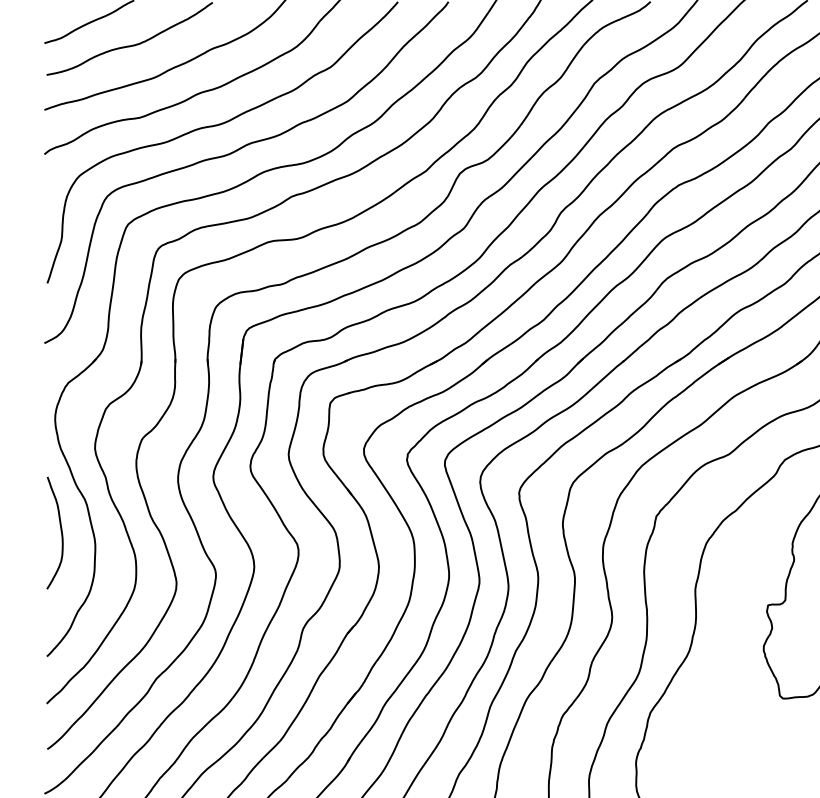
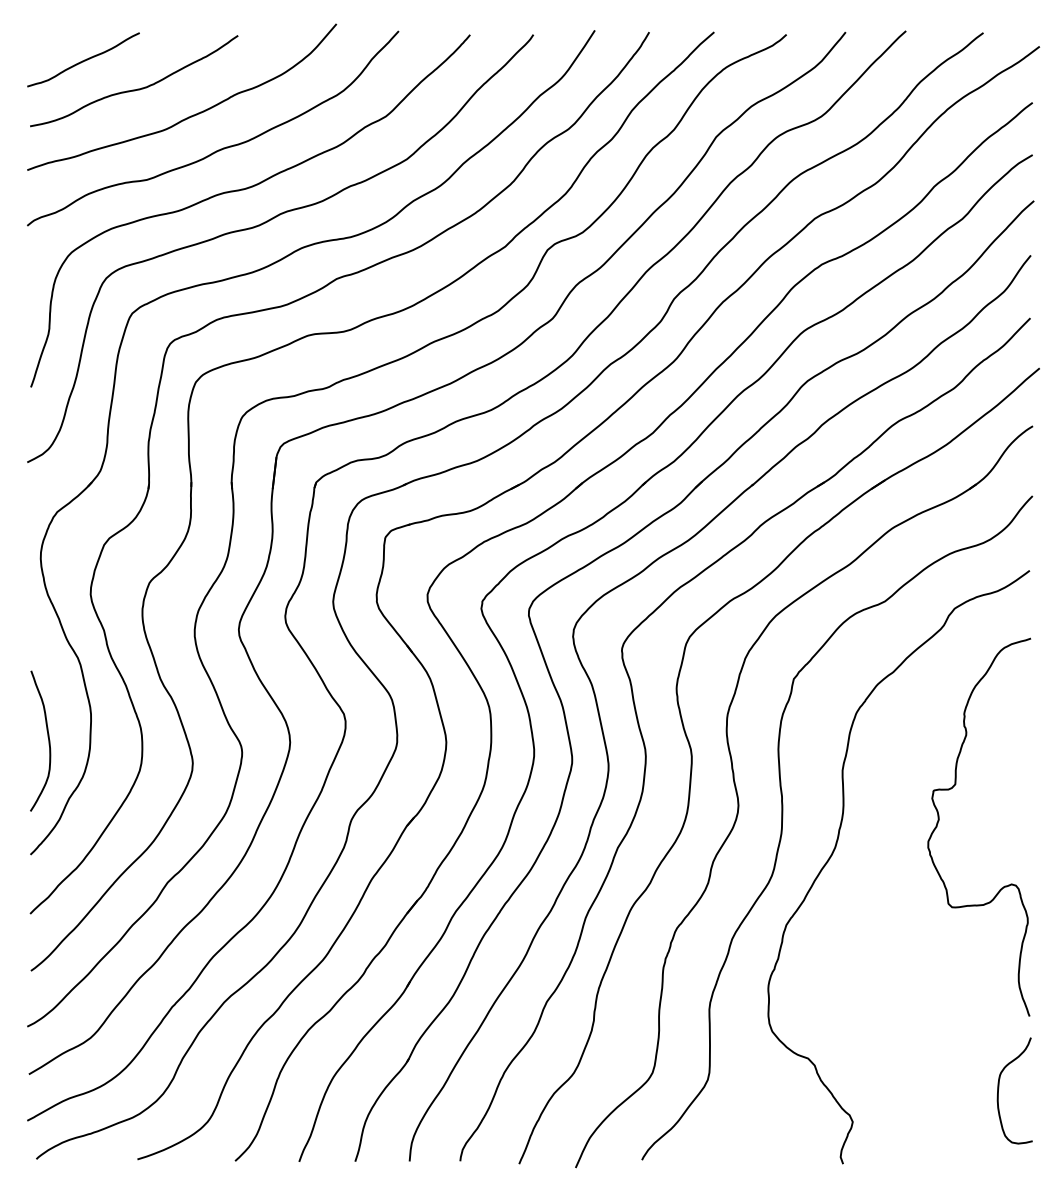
curve: (60, 530) -> (47, 737), moved

